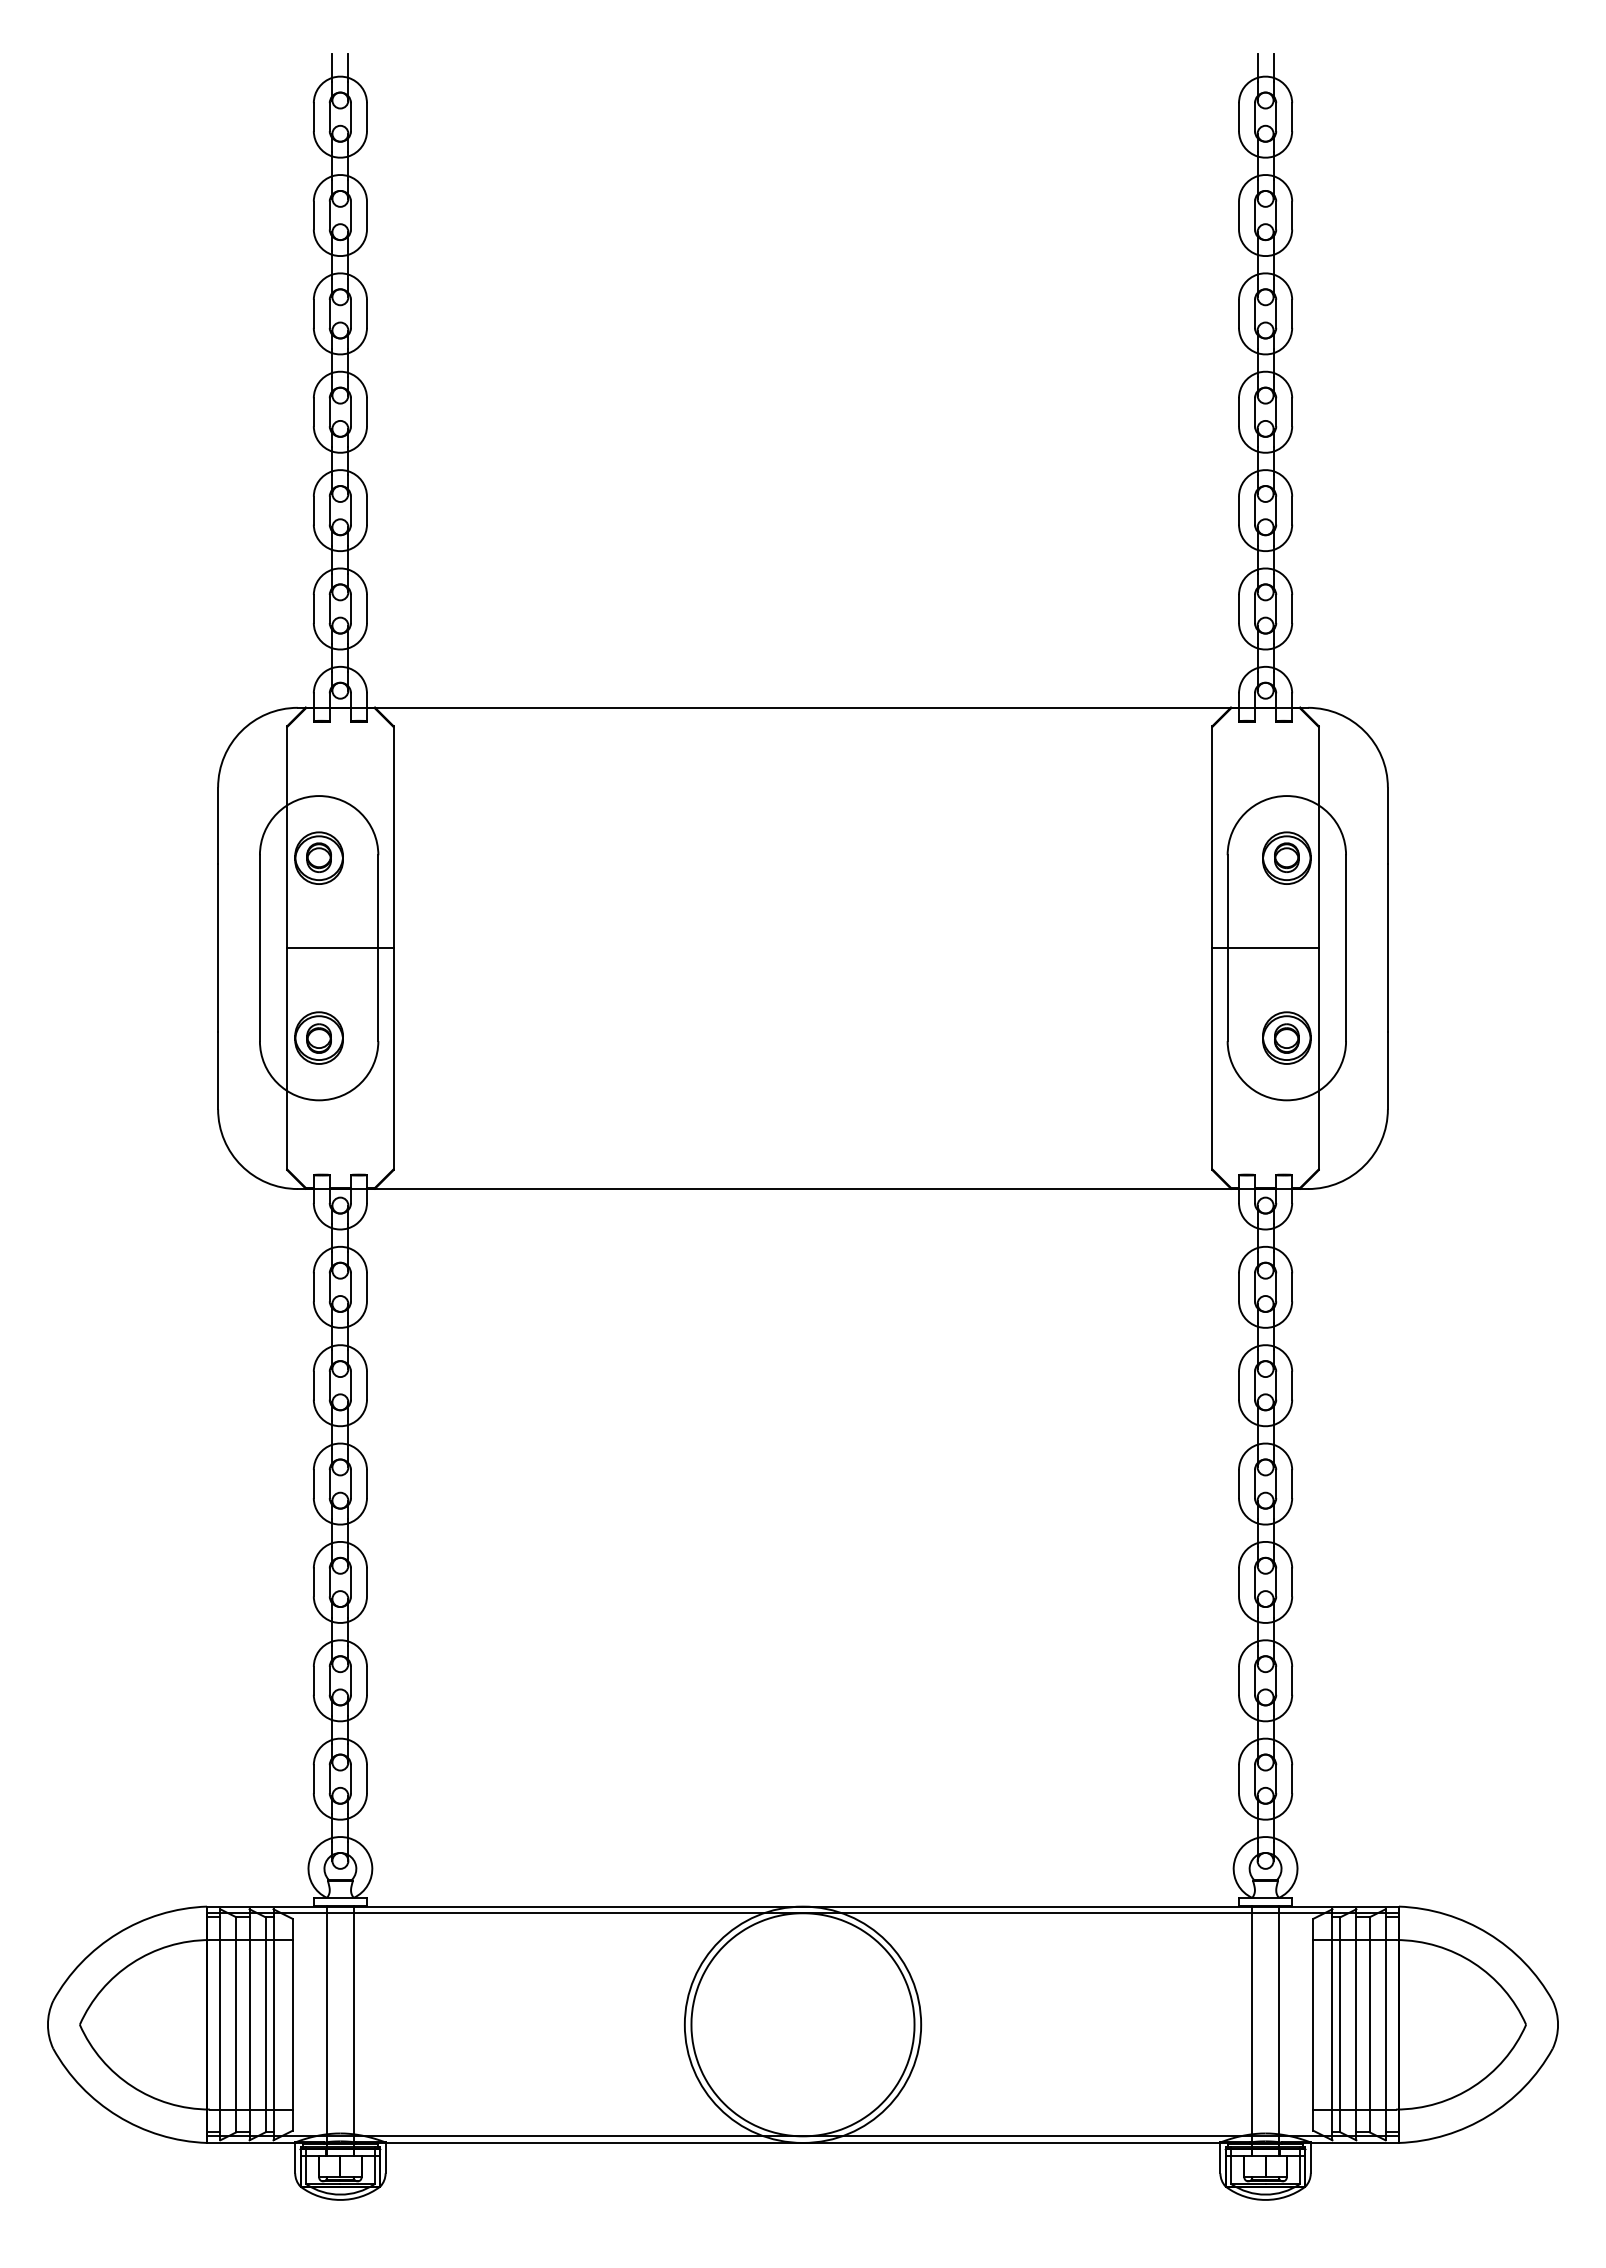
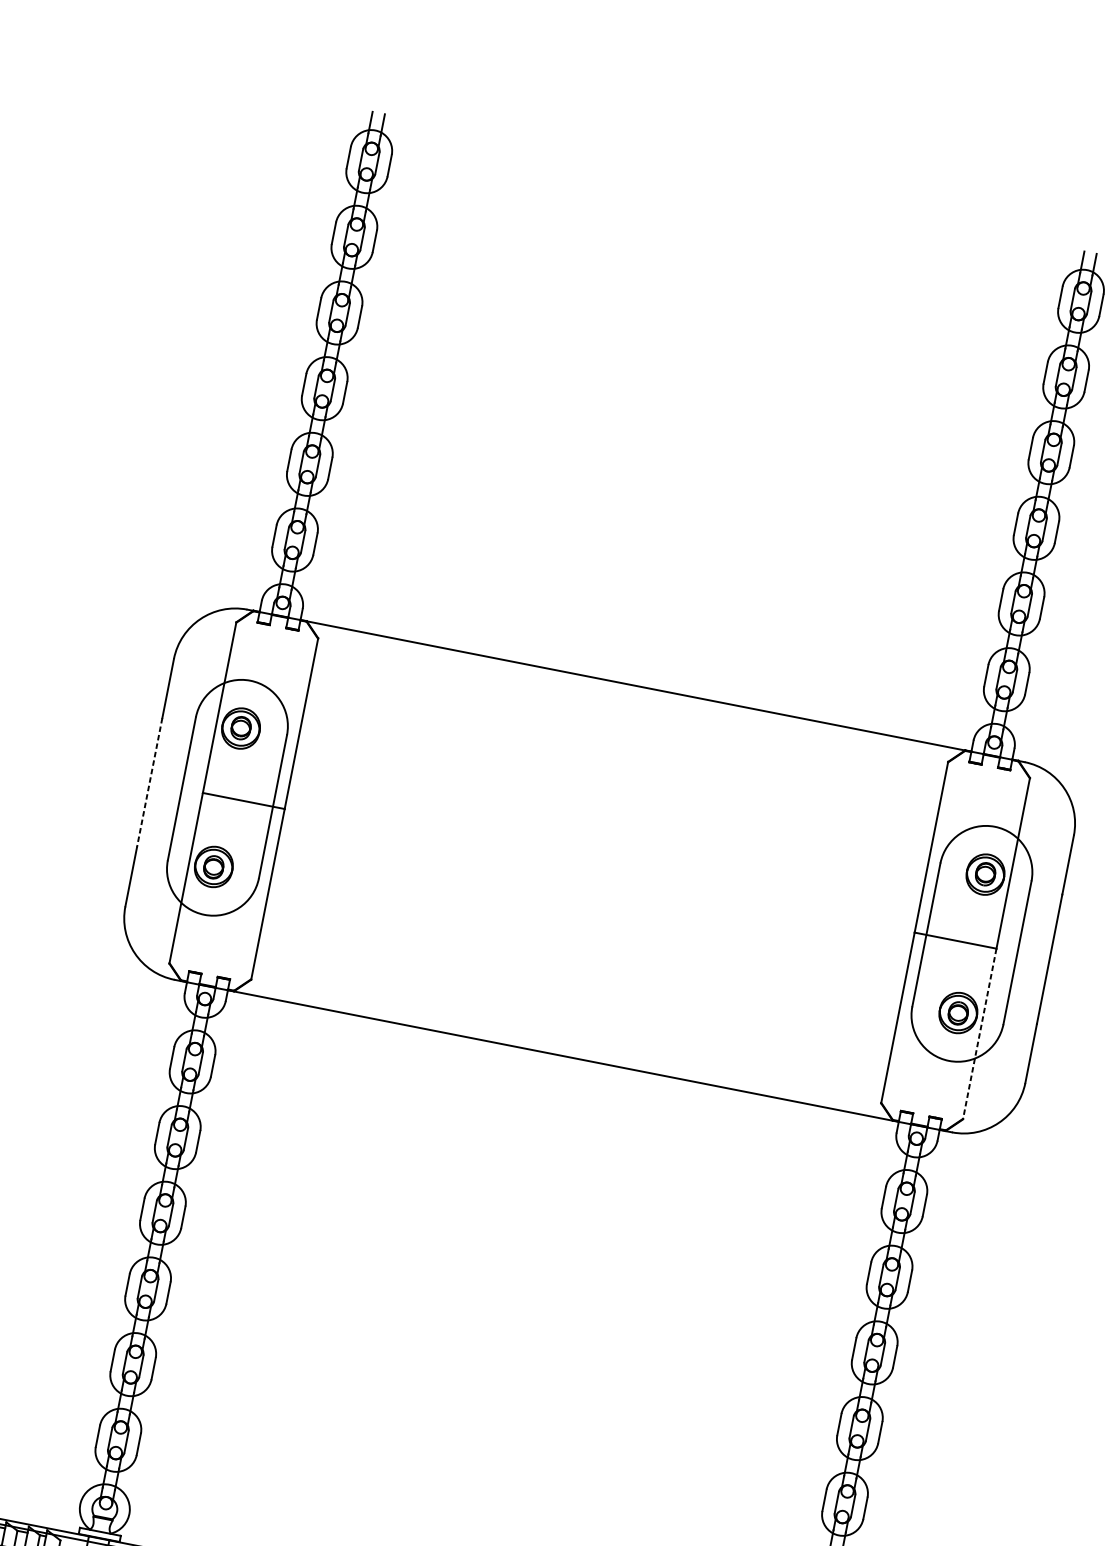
line: (218, 948) -> (149, 782), solid -> dashed
line: (1318, 1059) -> (979, 1034), solid -> dashed

